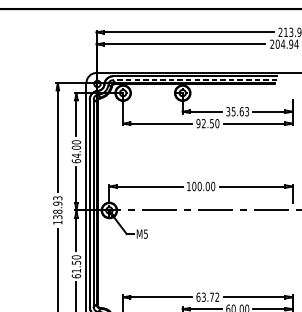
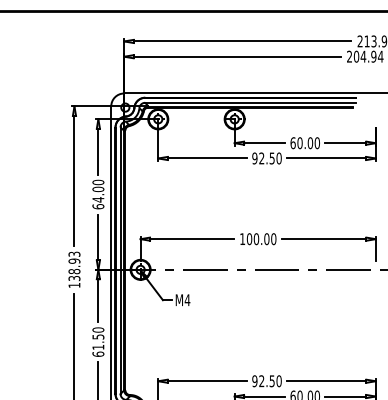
line: (195, 79) -> (250, 102), dashed -> solid
text: (237, 111) -> (305, 143), 35.63 -> 60.00
text: (145, 234) -> (187, 300), M5 -> M4
text: (207, 297) -> (266, 381), 63.72 -> 92.50

